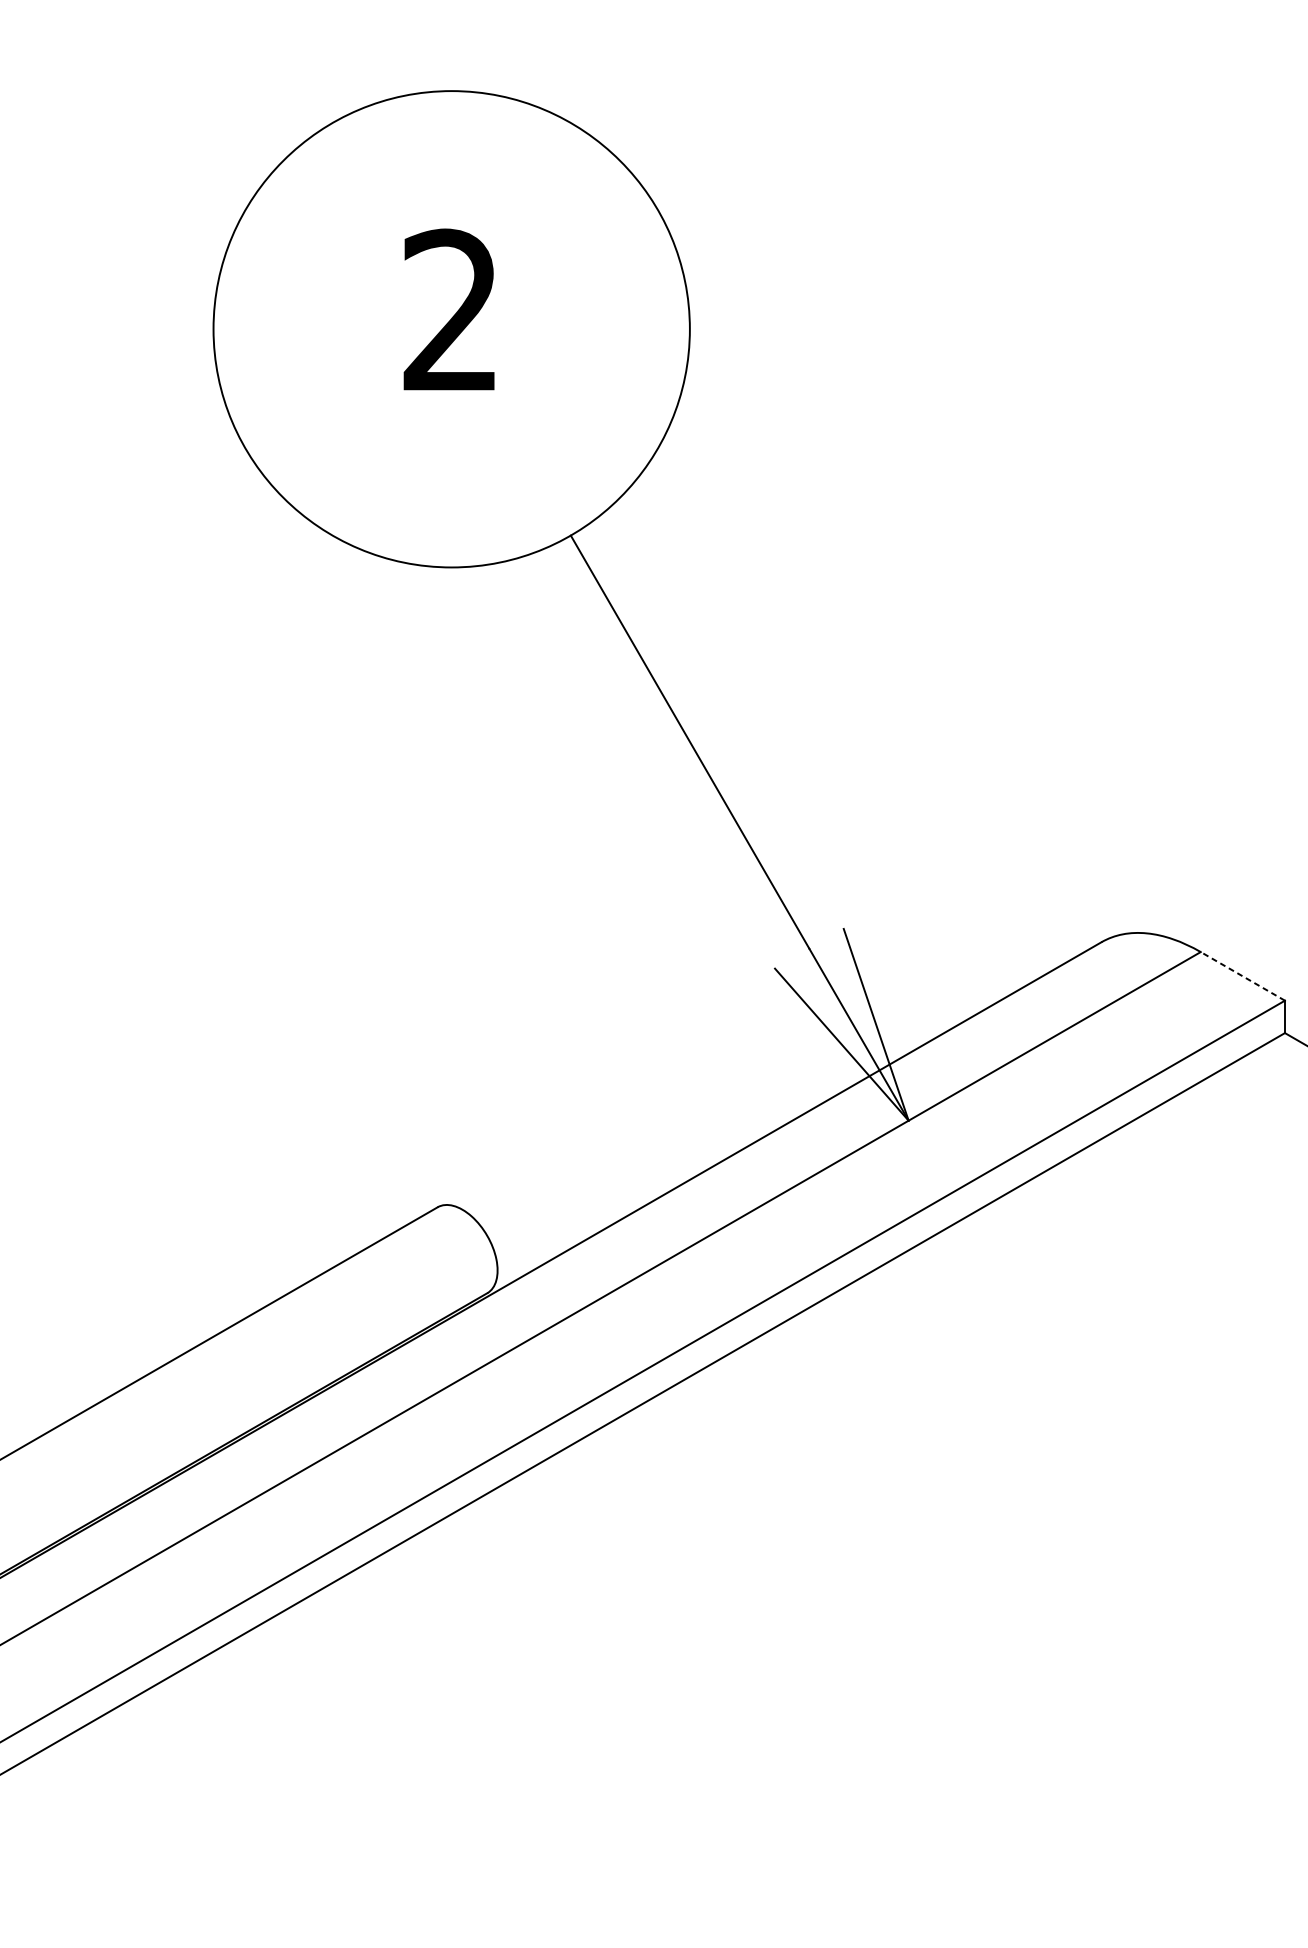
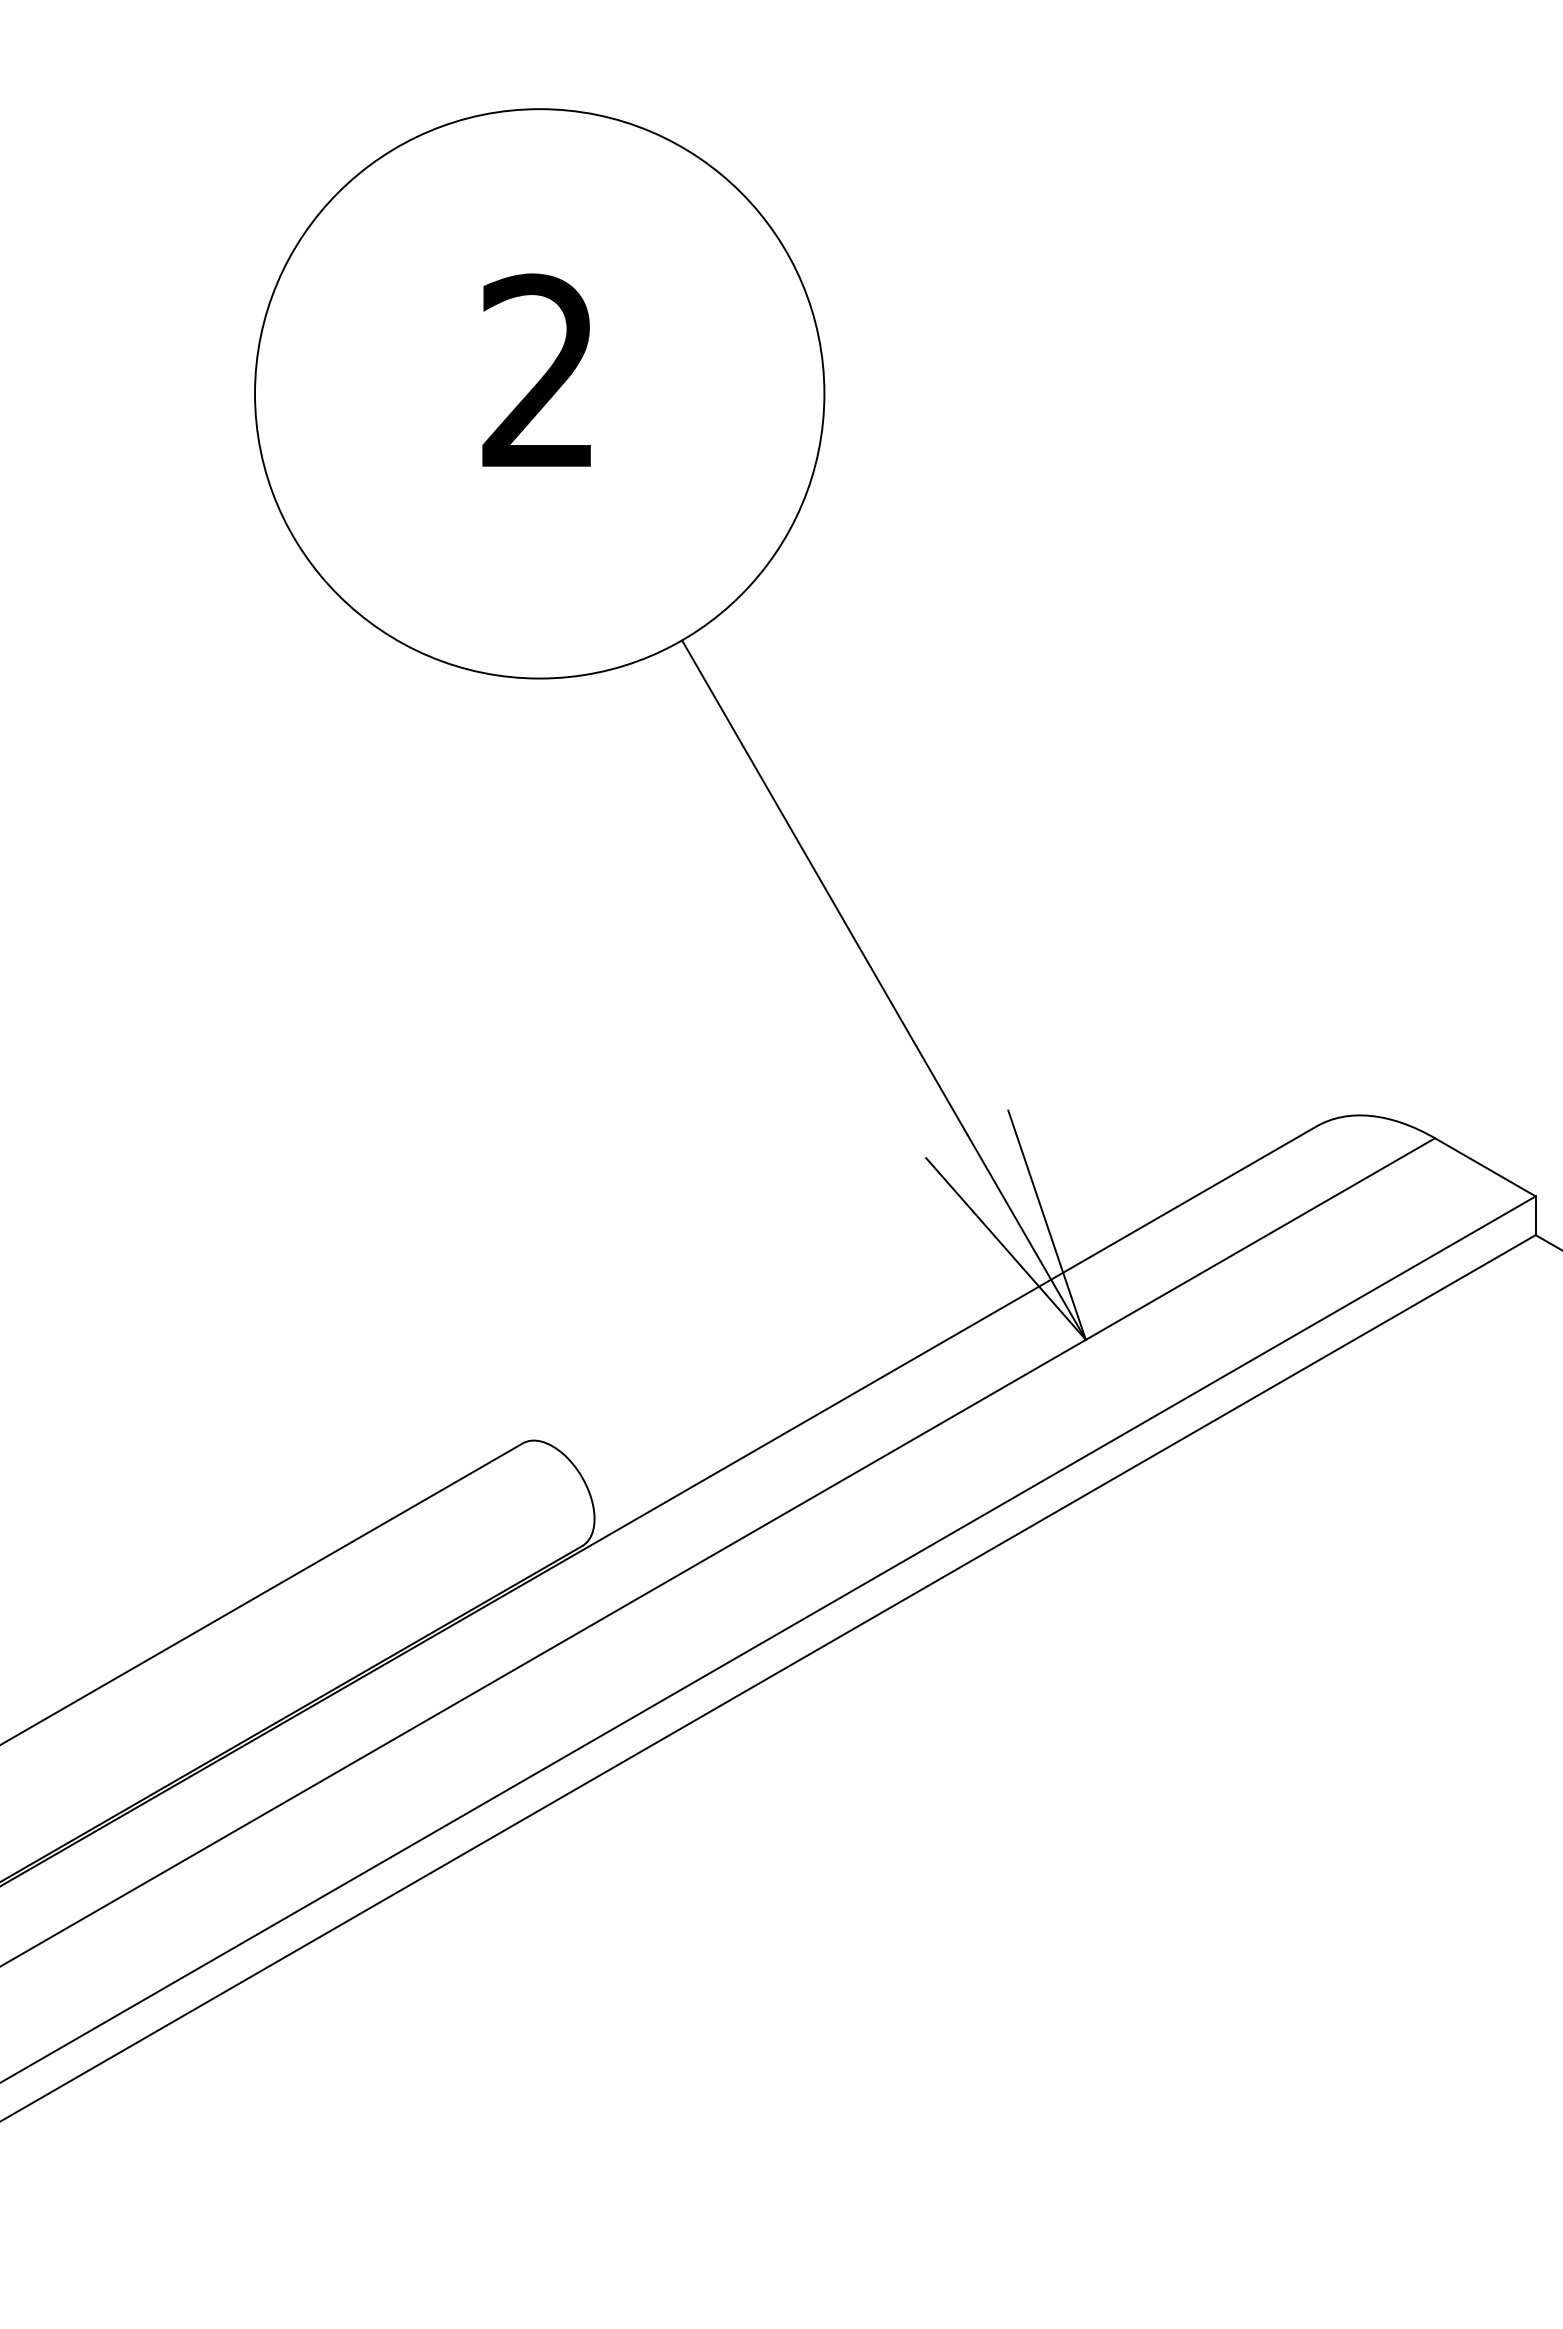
line: (1242, 976) -> (1484, 1167), dashed -> solid

